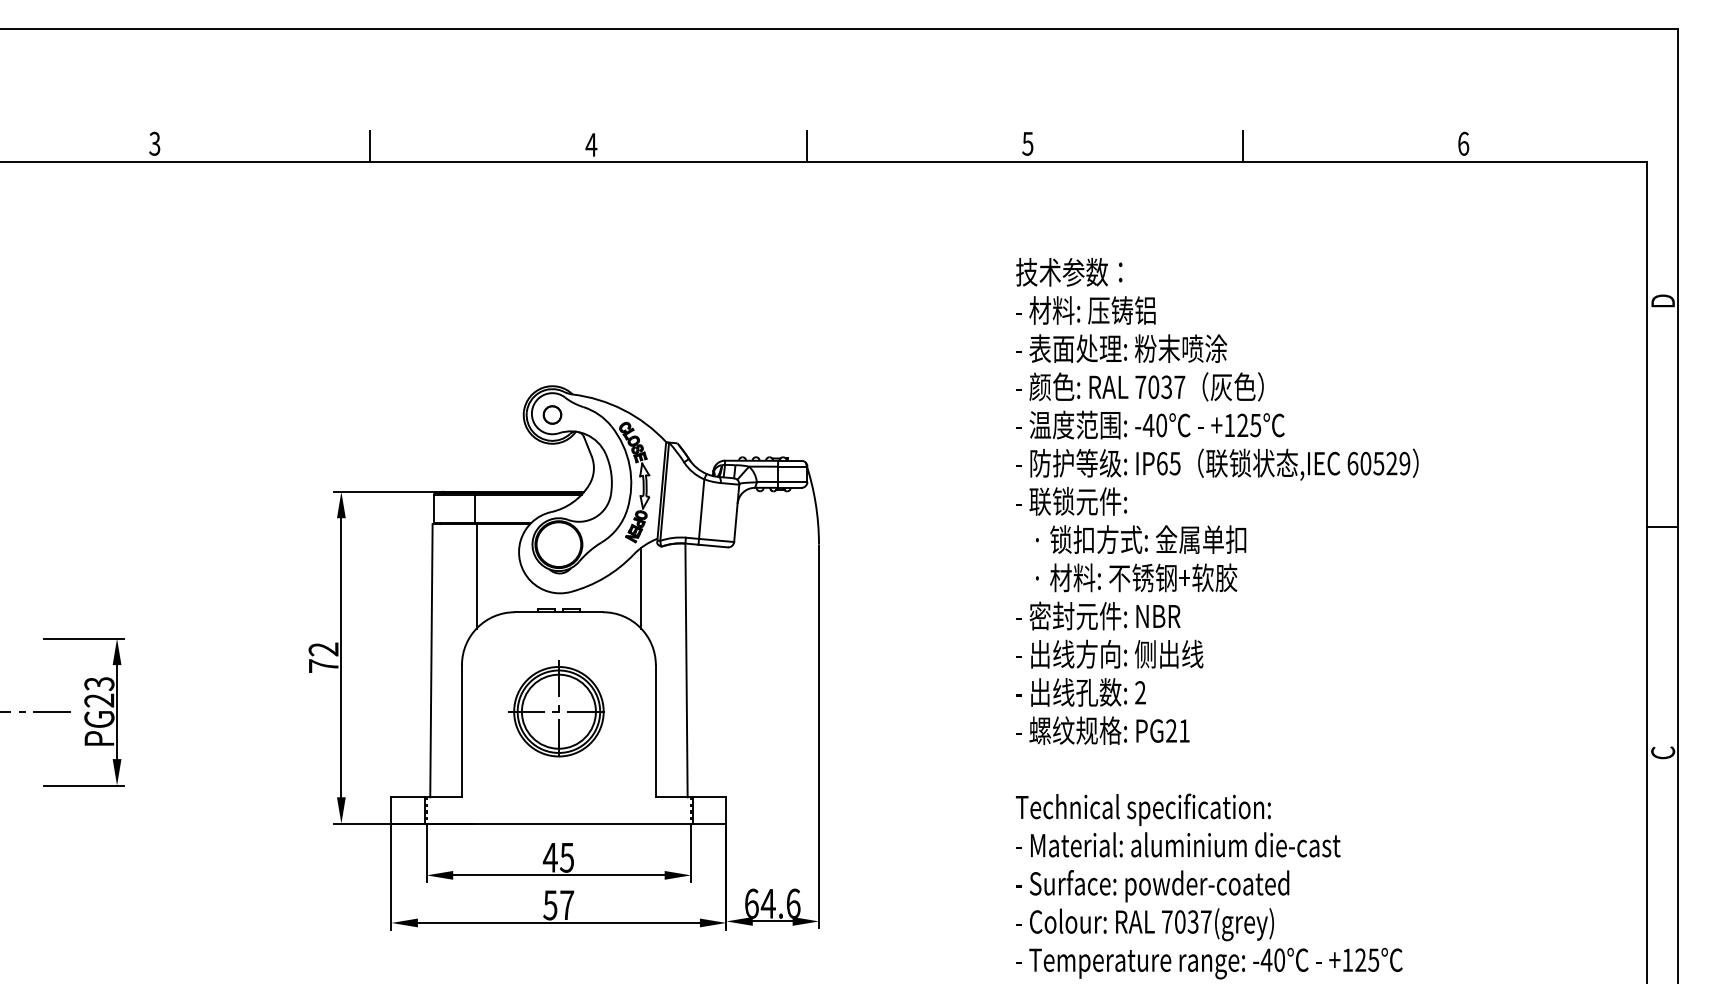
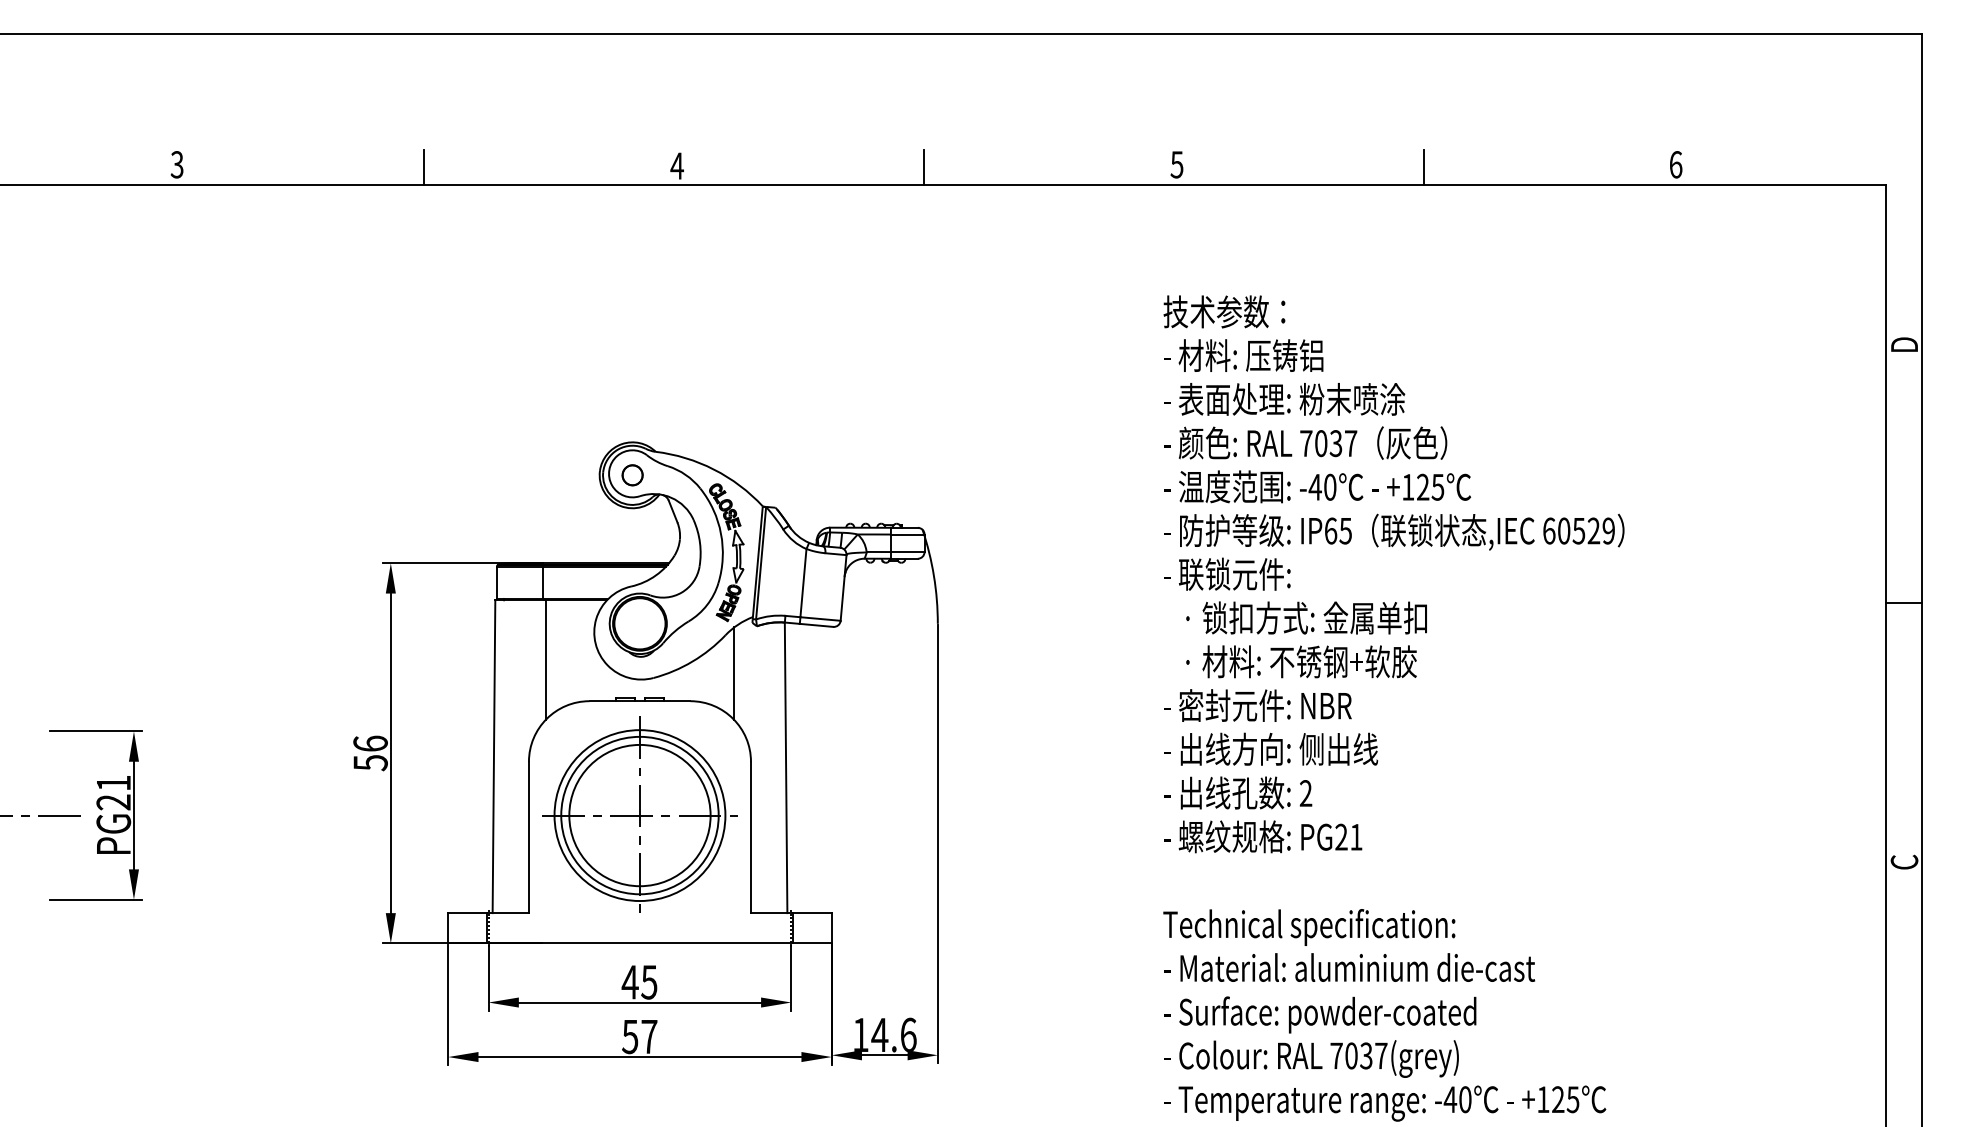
text: (323, 657) -> (370, 753), 72 -> 56
text: (99, 684) -> (113, 783), PG23 -> PG21
part: (558, 711) -> (639, 814), size x1.67
text: (751, 903) -> (860, 1034), 64.6 -> 14.6

